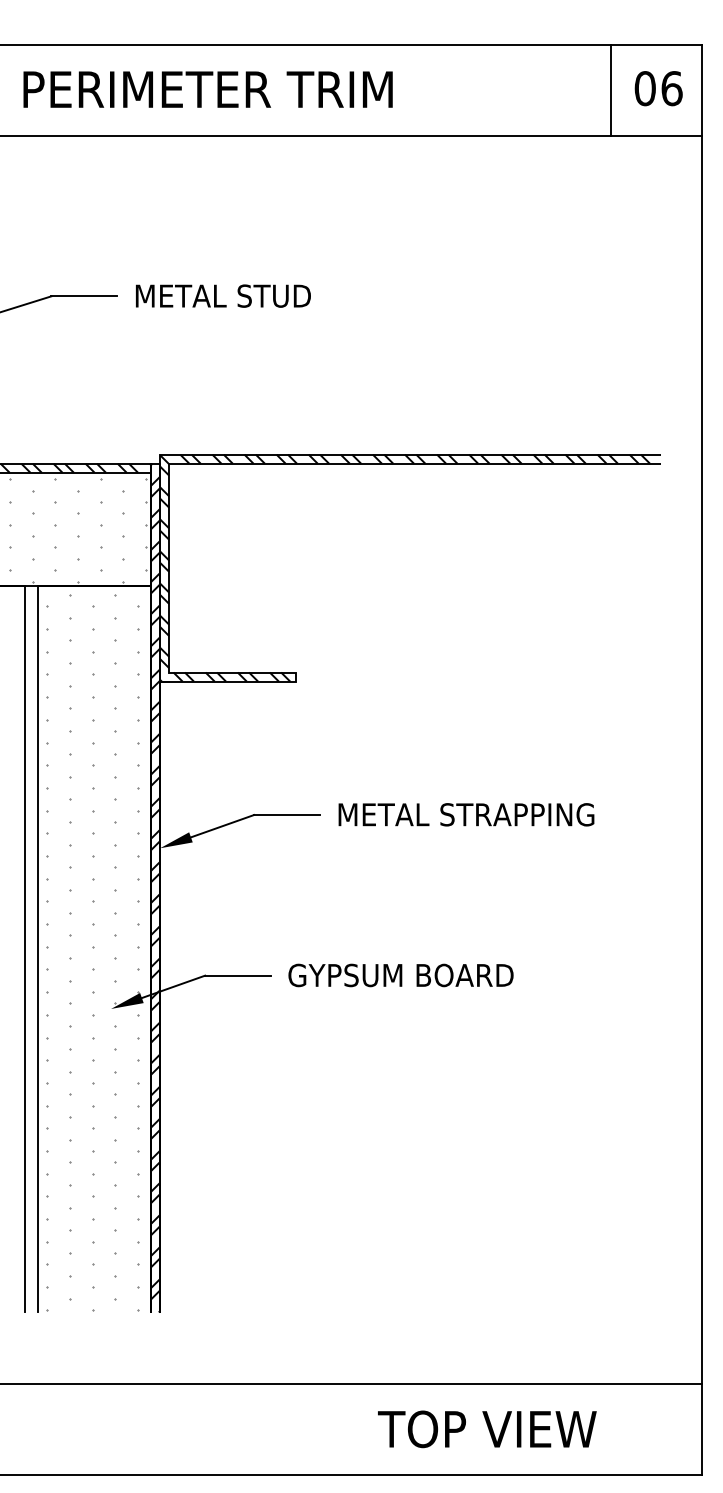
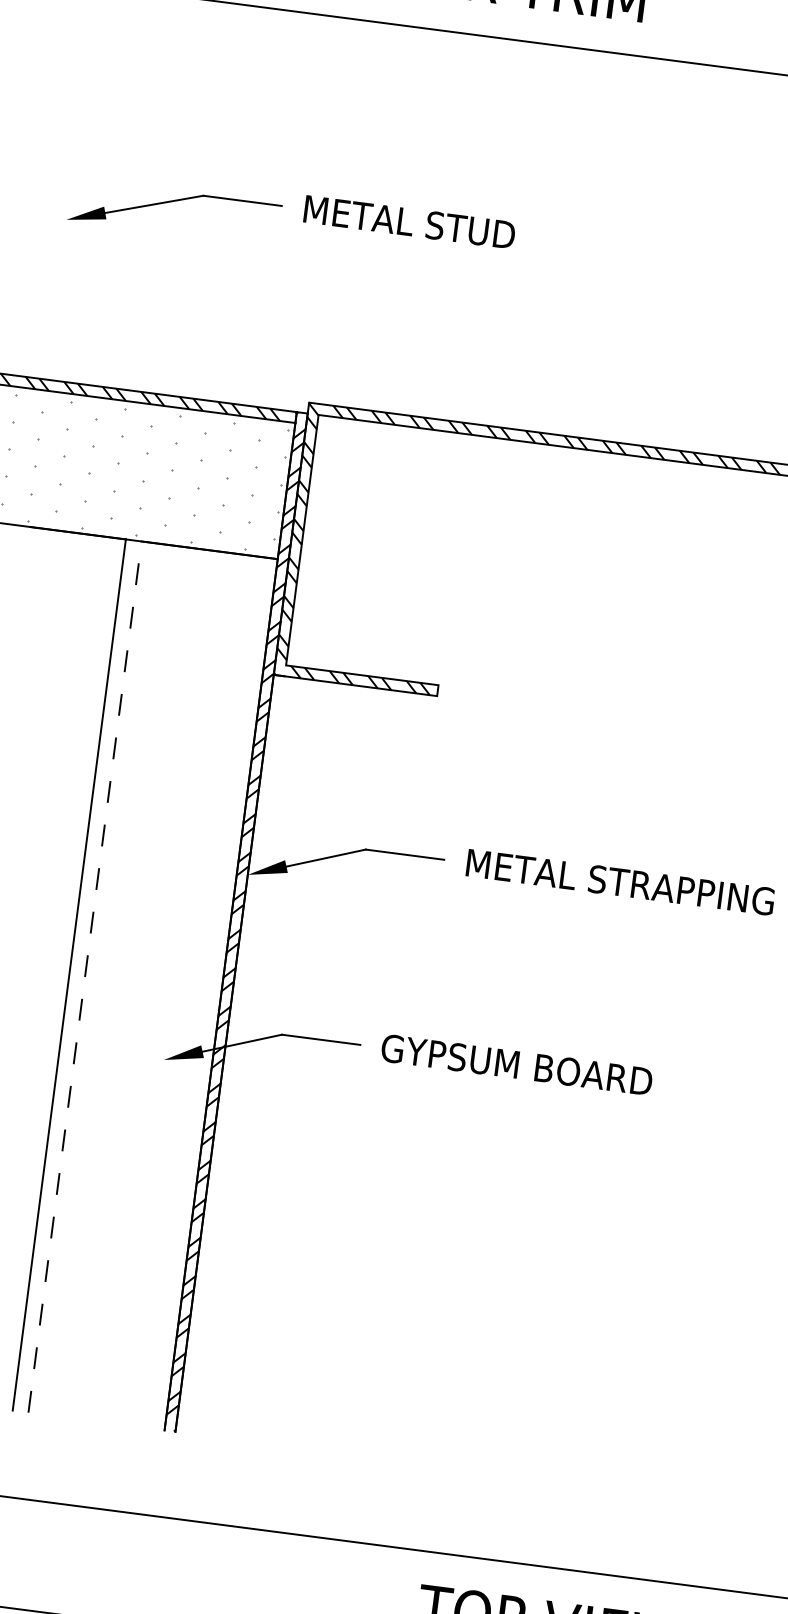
line: (37, 948) -> (85, 976), solid -> dashed
hatch: (92, 952) -> (150, 989), removed

